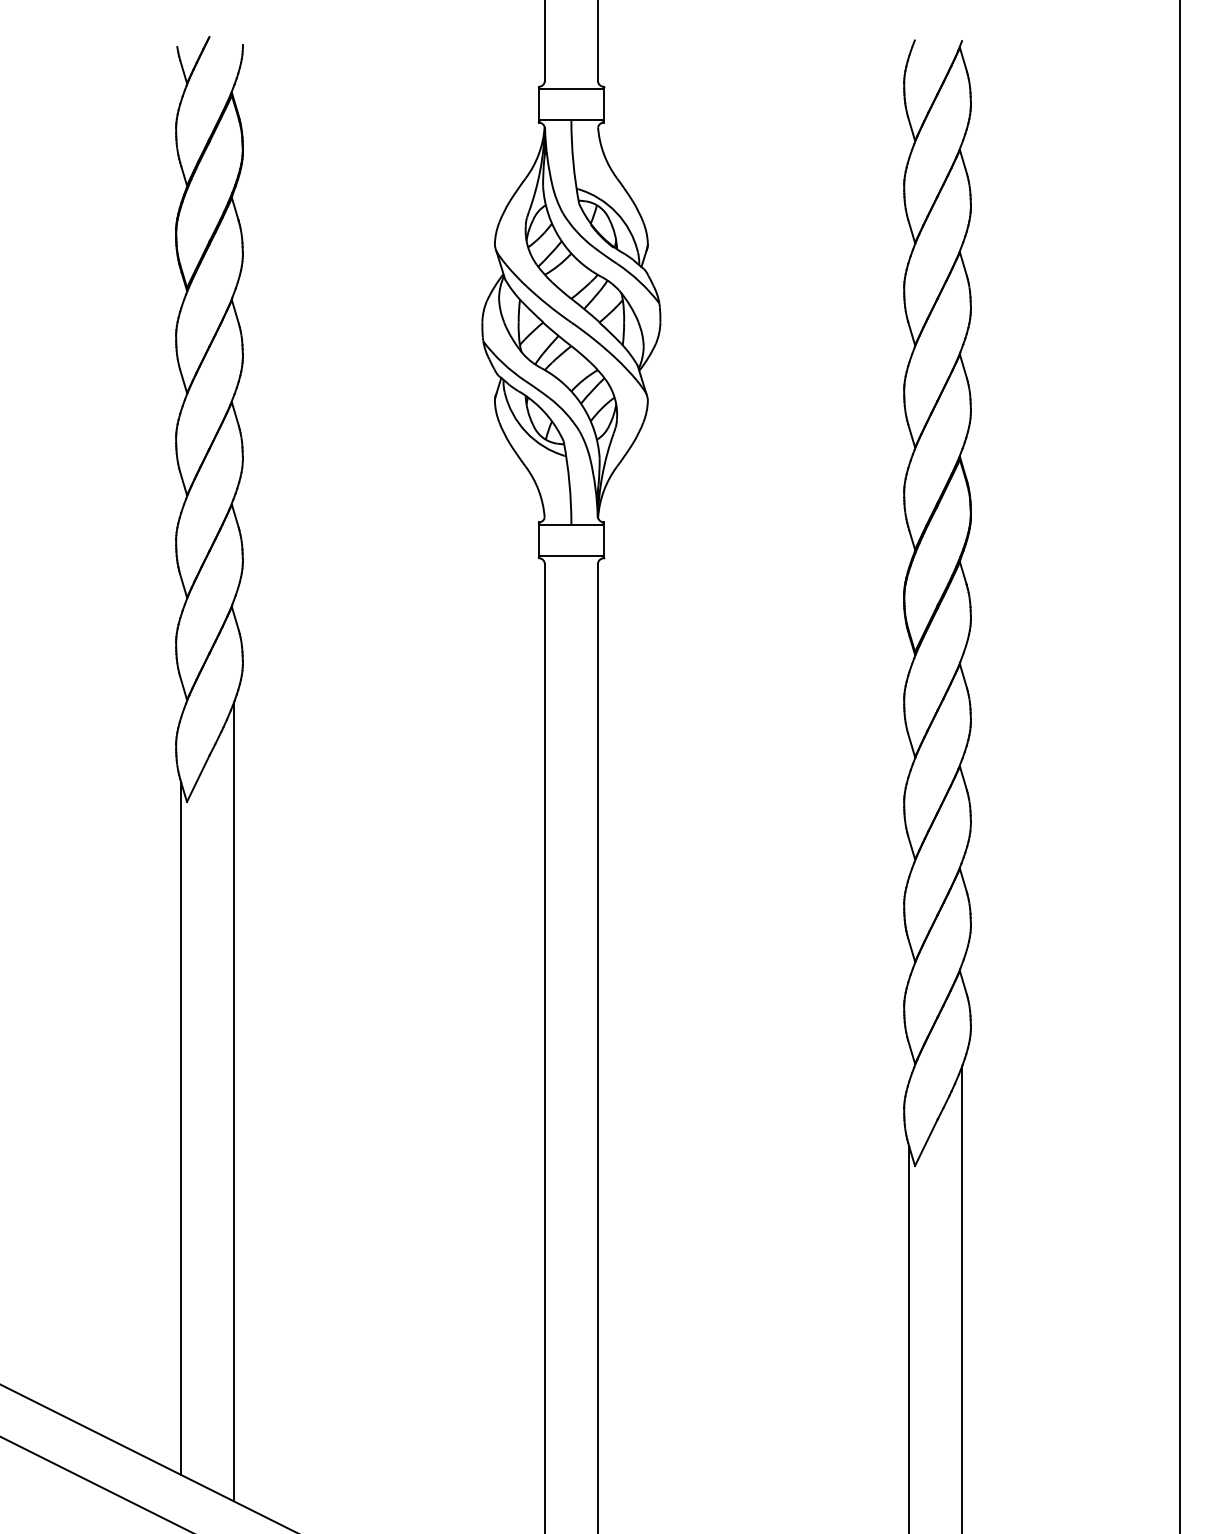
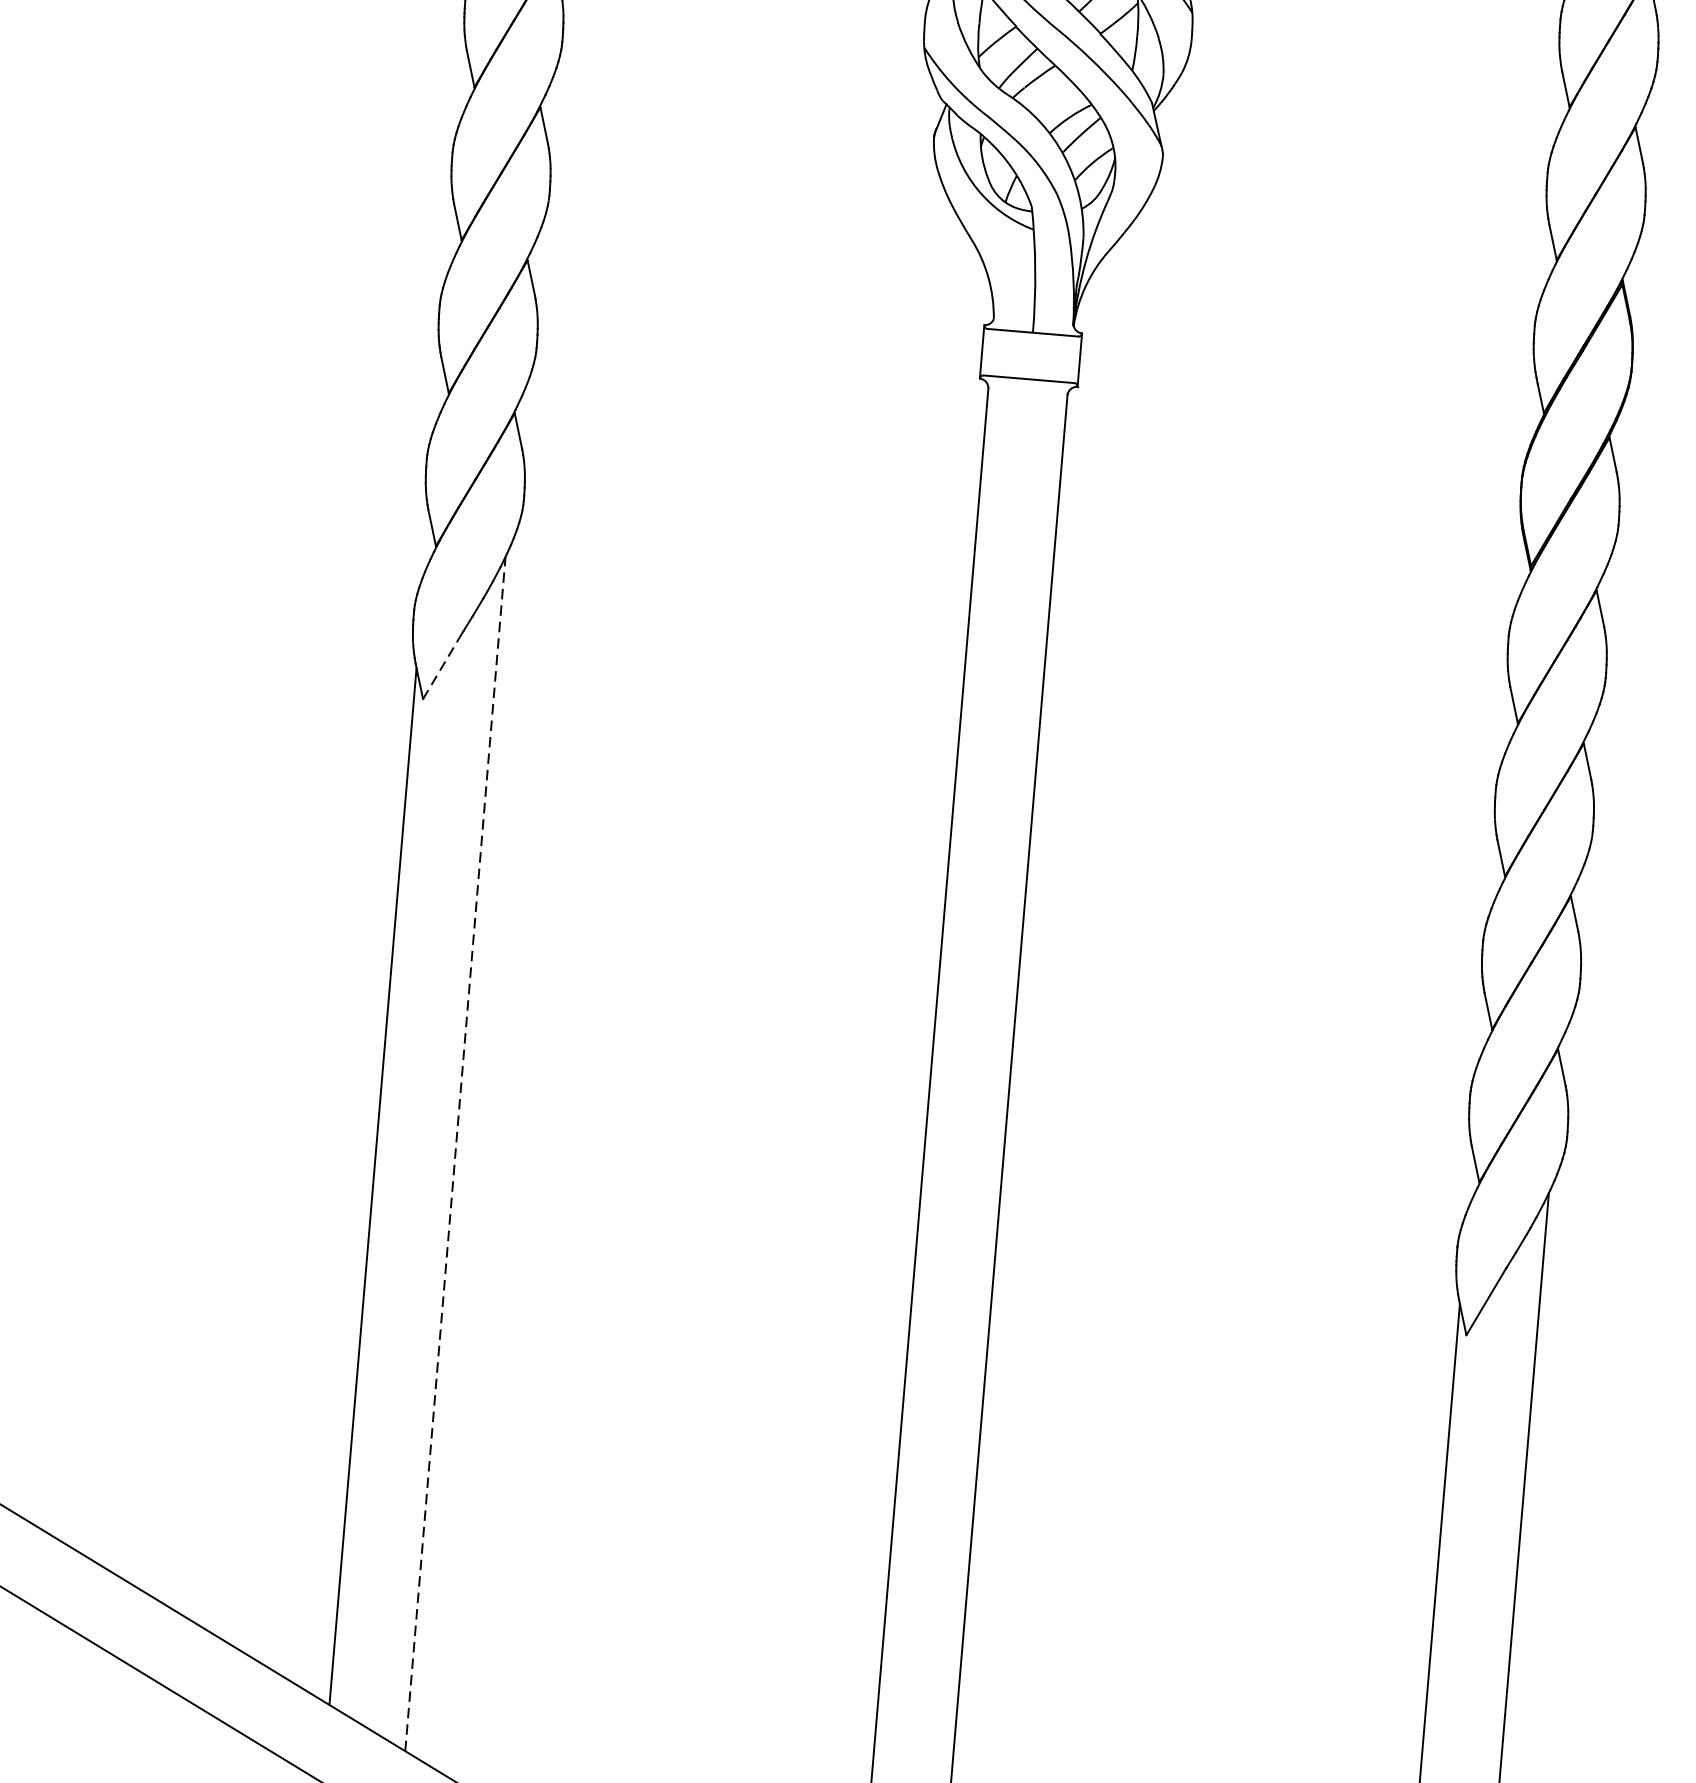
line: (198, 778) -> (443, 665), solid -> dashed
line: (233, 1101) -> (454, 1153), solid -> dashed

